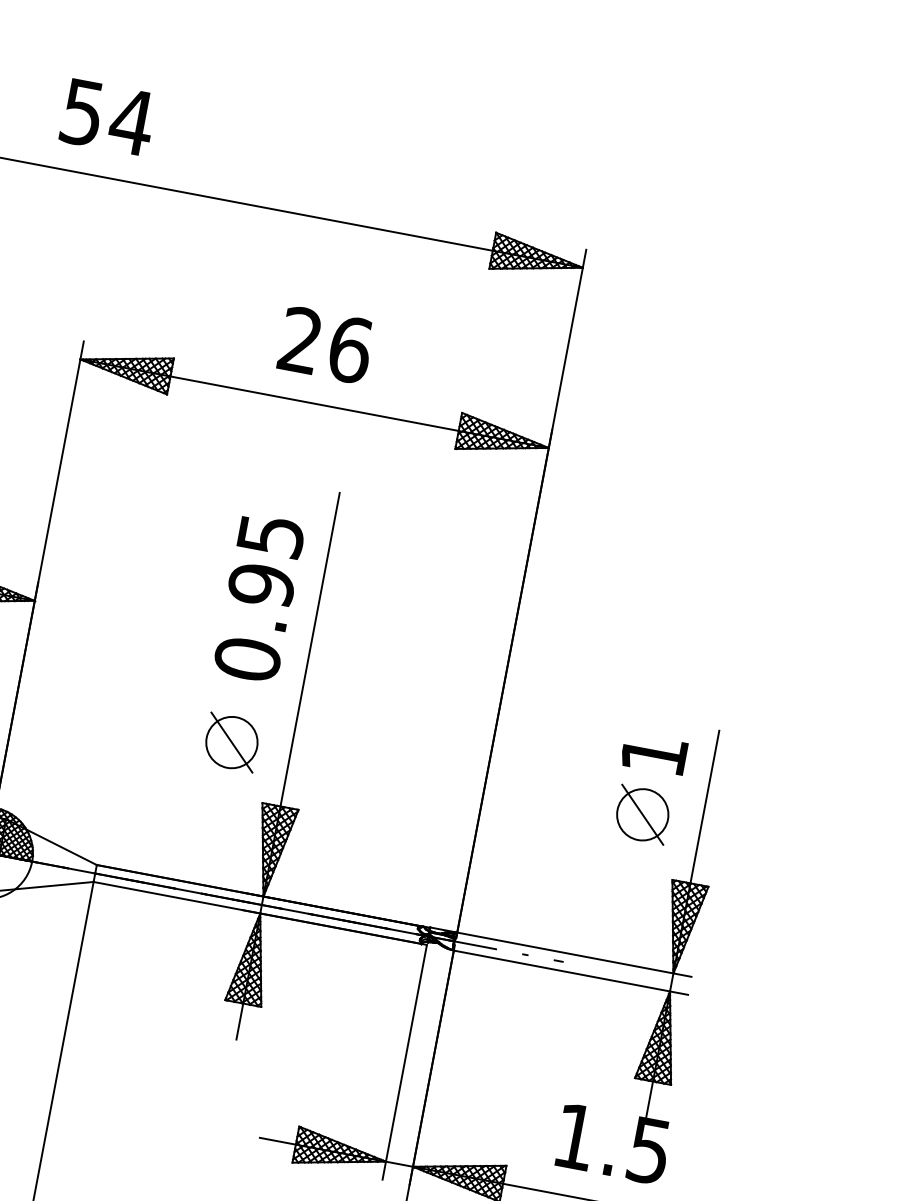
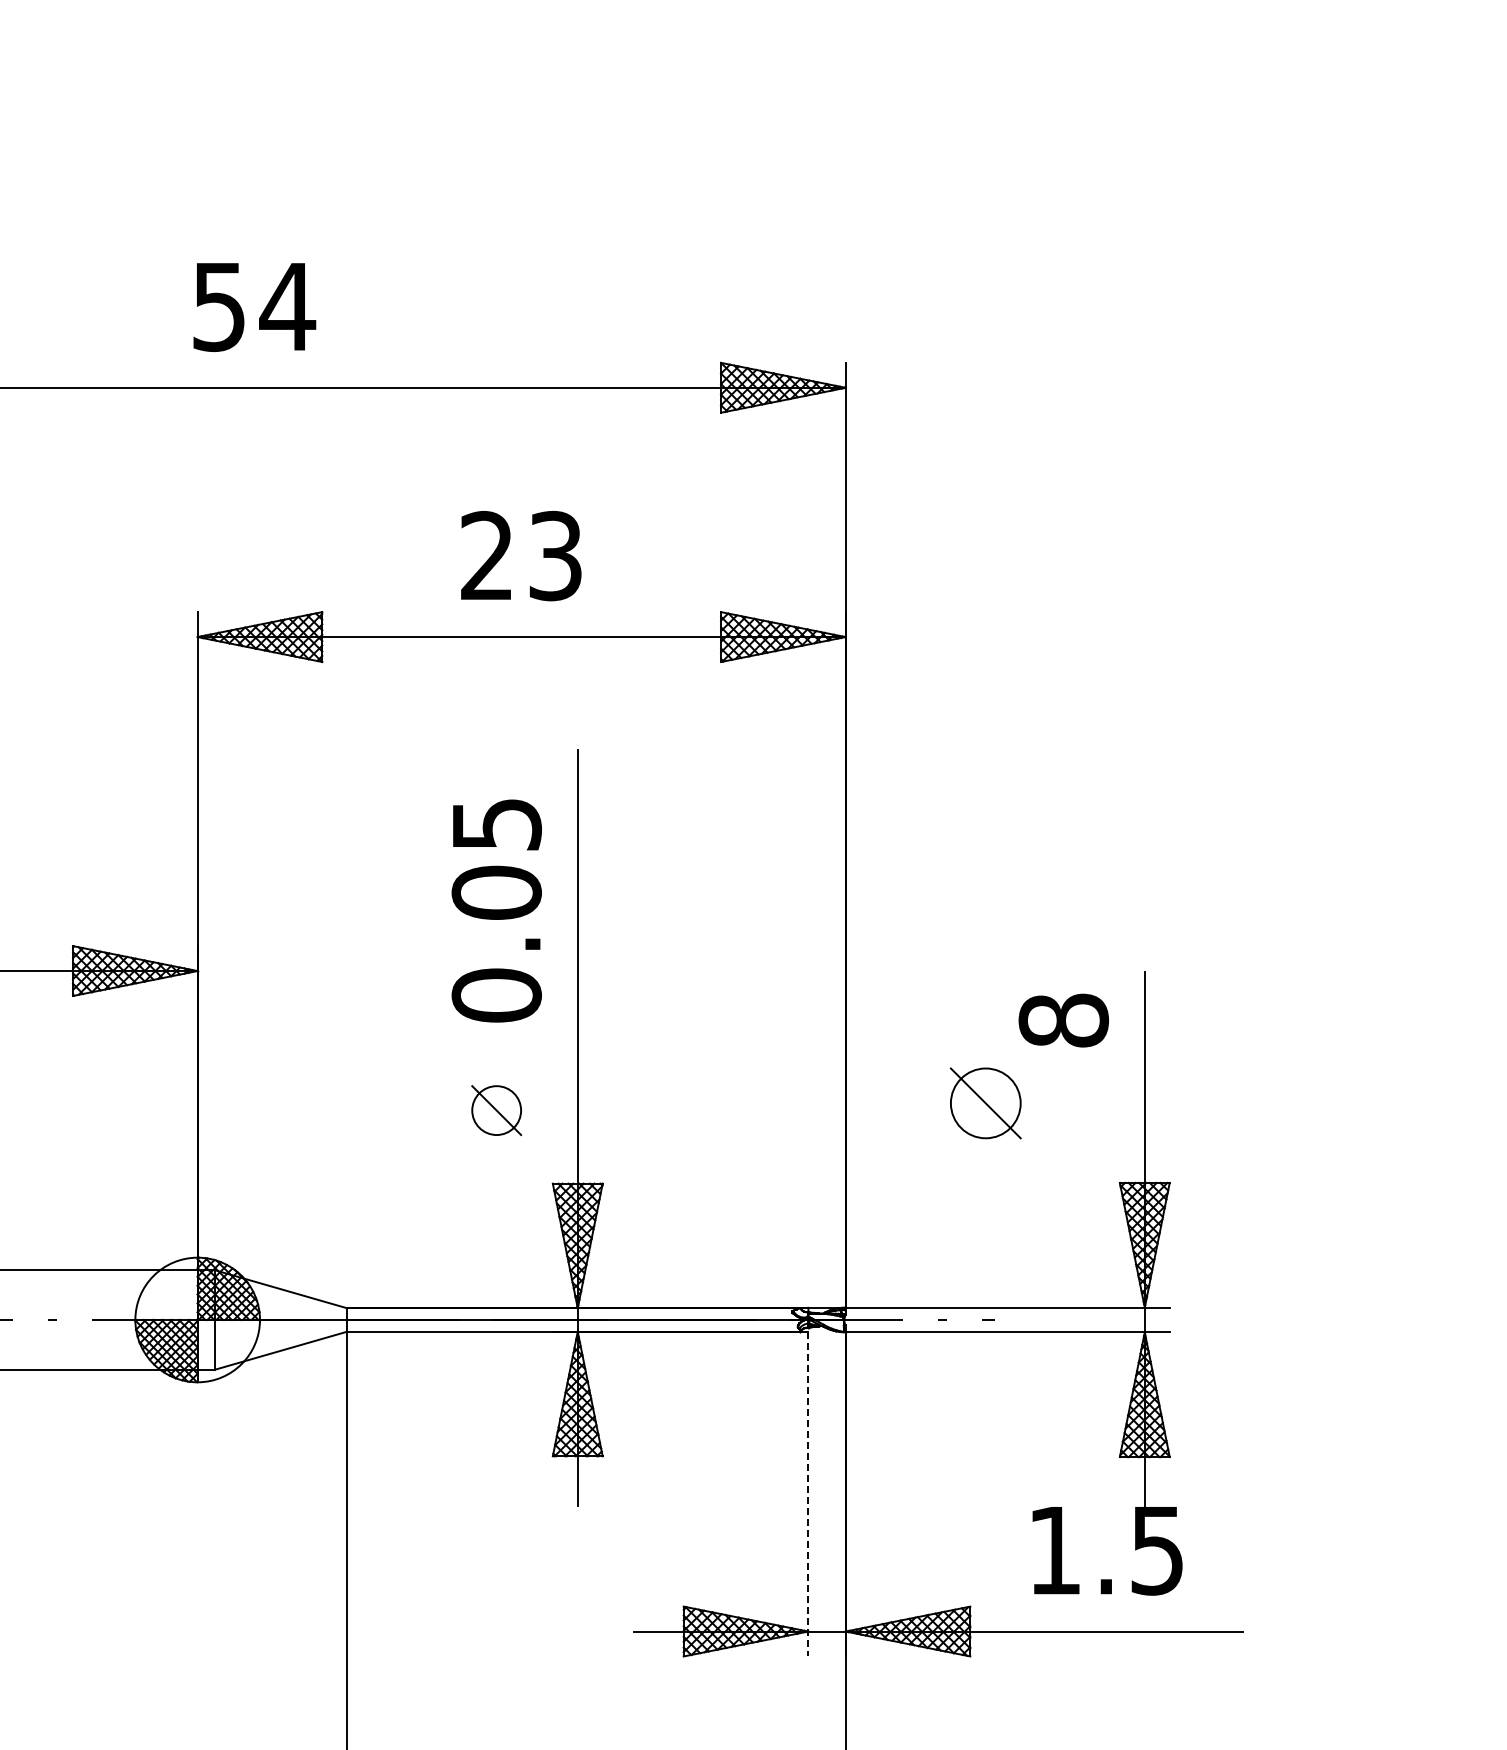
text: (107, 117) -> (254, 307), moved
text: (350, 349) -> (556, 555), 26 -> 23
text: (261, 584) -> (496, 892), 0.95 -> 0.05
part: (231, 742) -> (496, 1110), size x0.7
text: (653, 754) -> (1063, 1020), 1 -> 8
part: (642, 814) -> (985, 1103), moved
line: (404, 1062) -> (808, 1494), solid -> dashed

